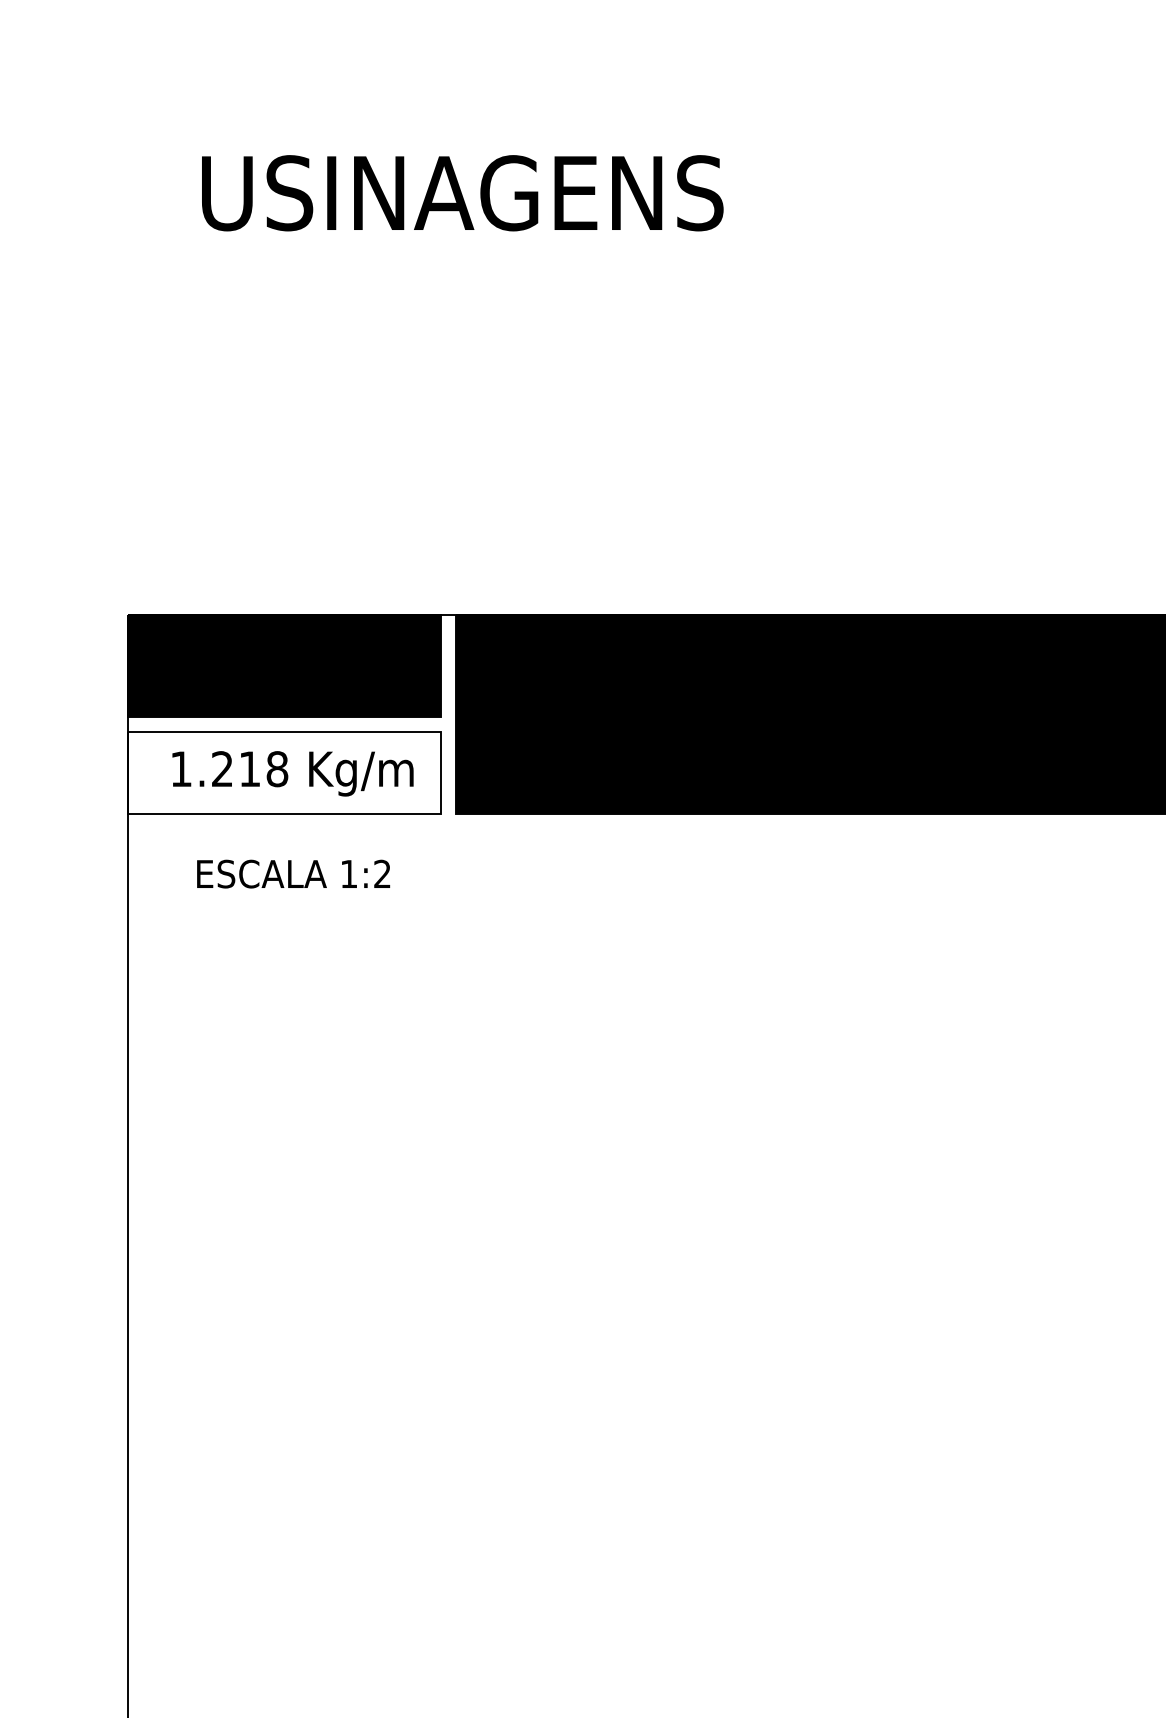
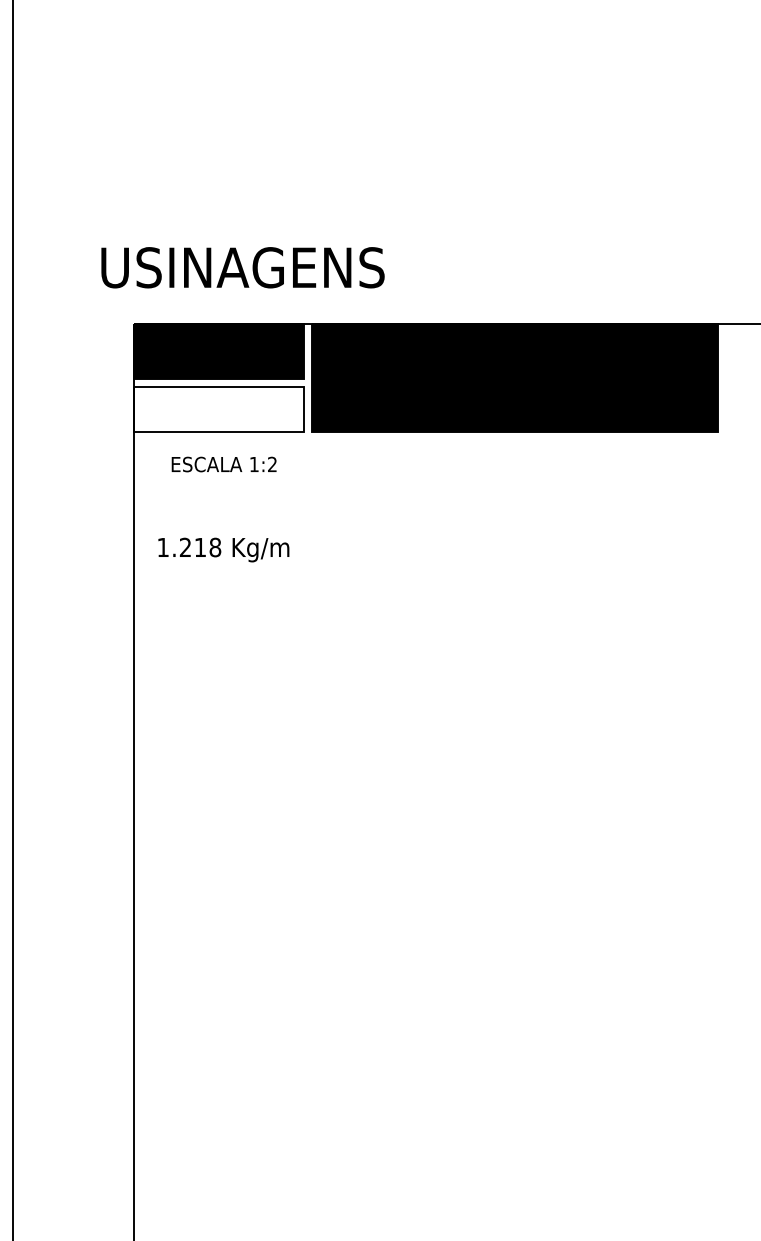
text: (461, 192) -> (242, 267), moved
text: (292, 772) -> (223, 549), moved

